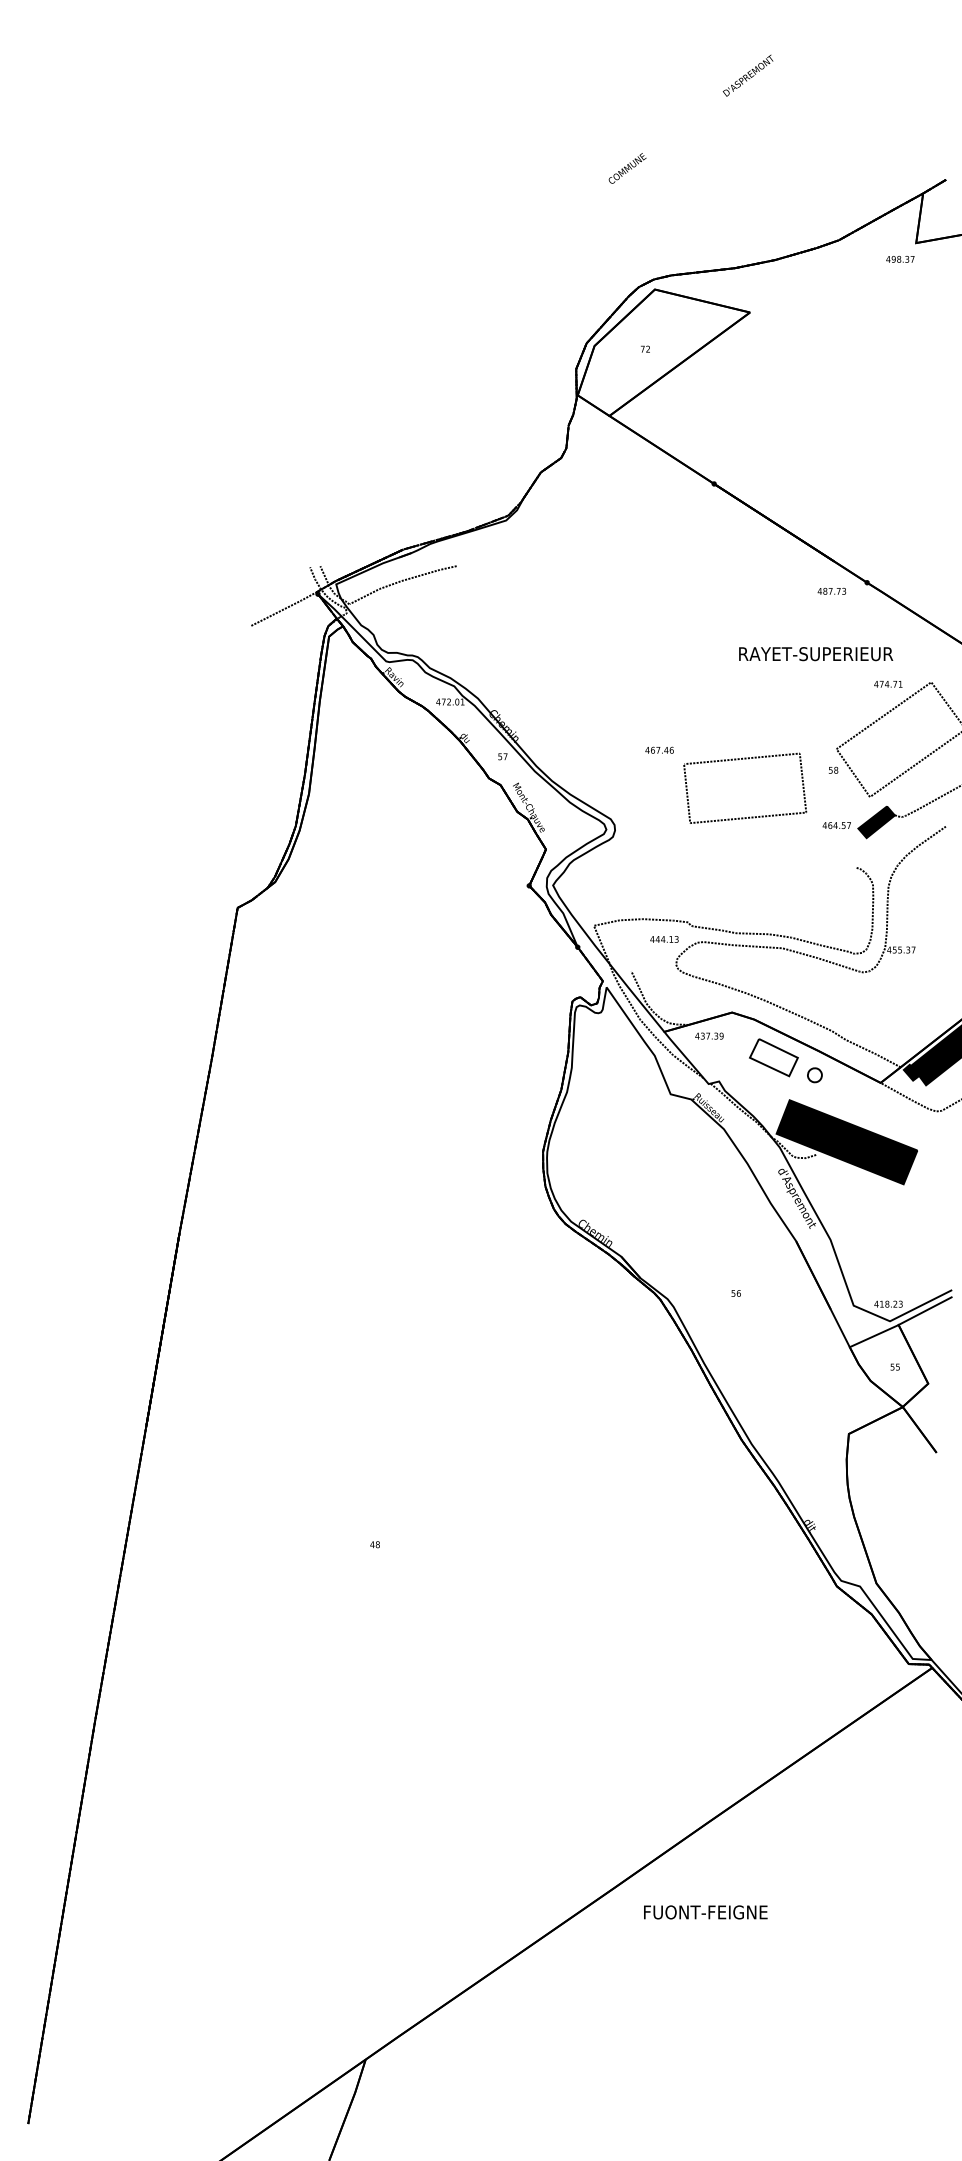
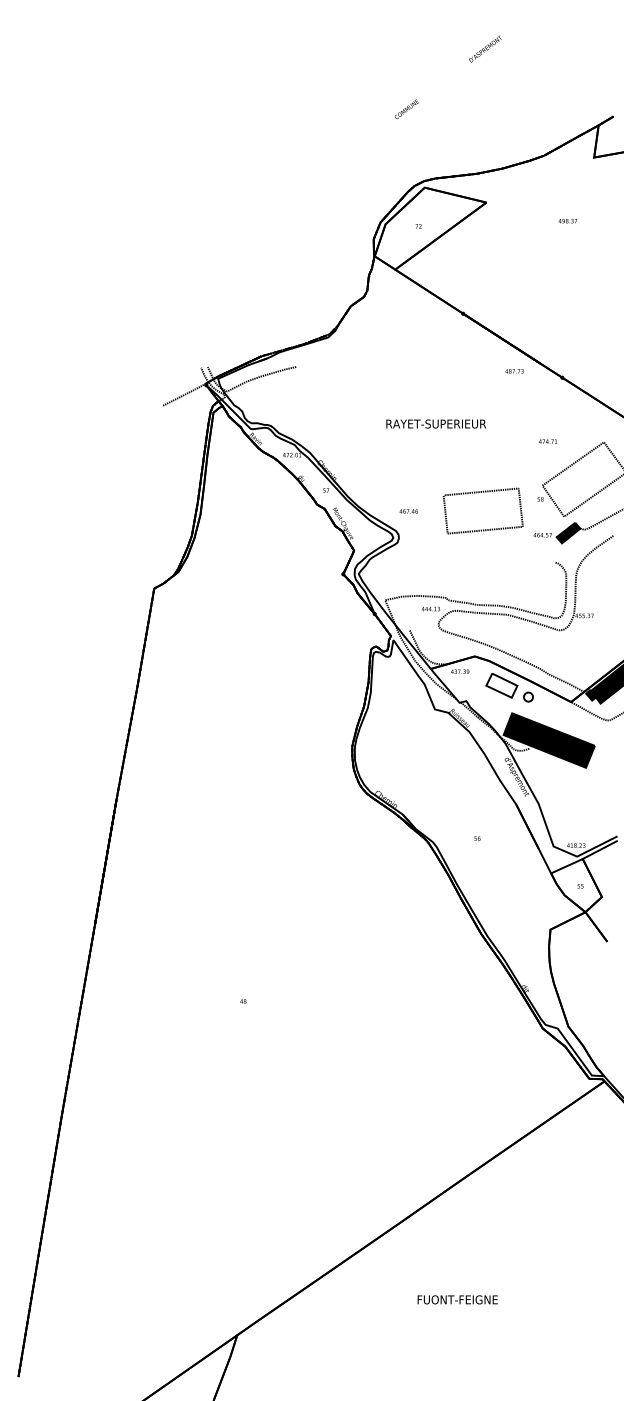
text: (899, 259) -> (567, 221), moved
text: (831, 591) -> (514, 371), moved
text: (816, 653) -> (436, 423), moved
text: (888, 684) -> (548, 441), moved
text: (659, 750) -> (408, 511), moved
text: (705, 1911) -> (457, 1299), moved

